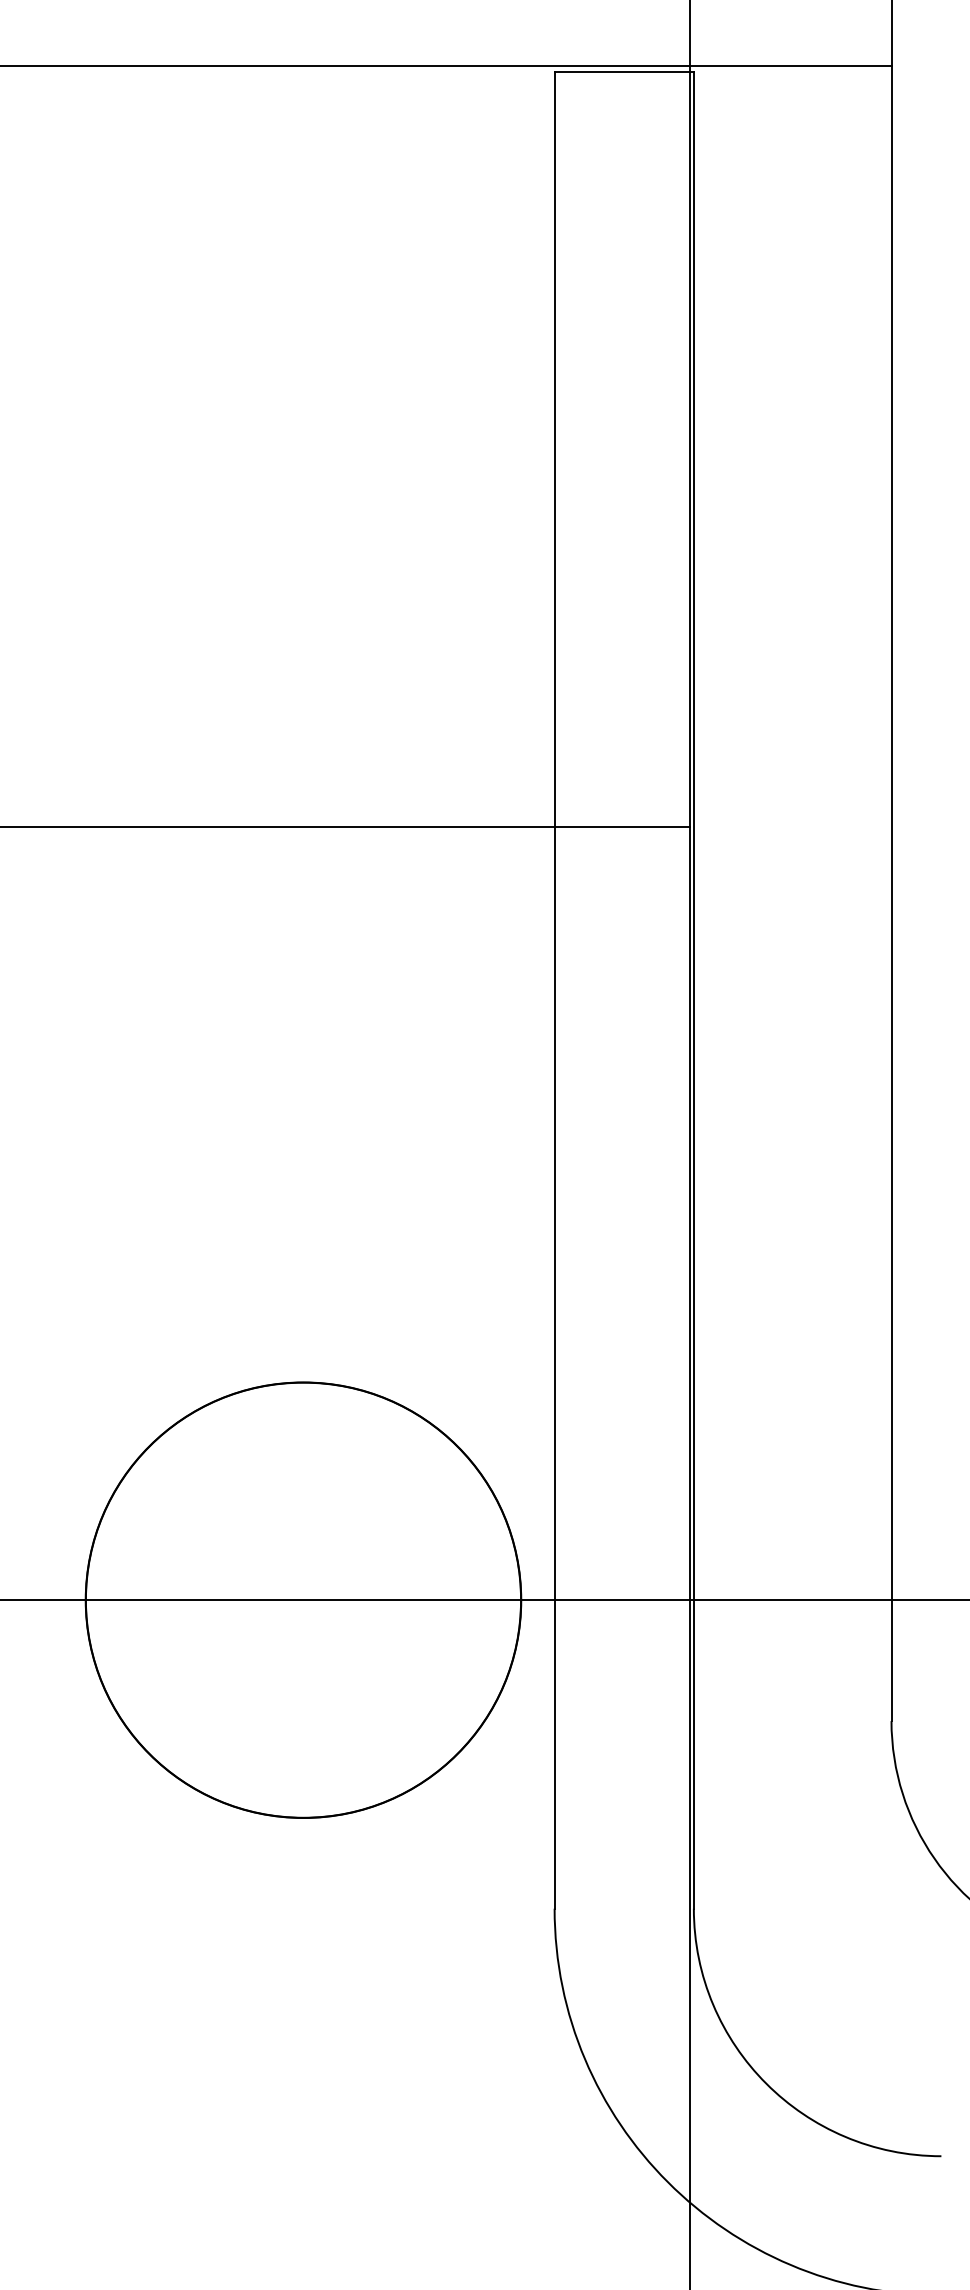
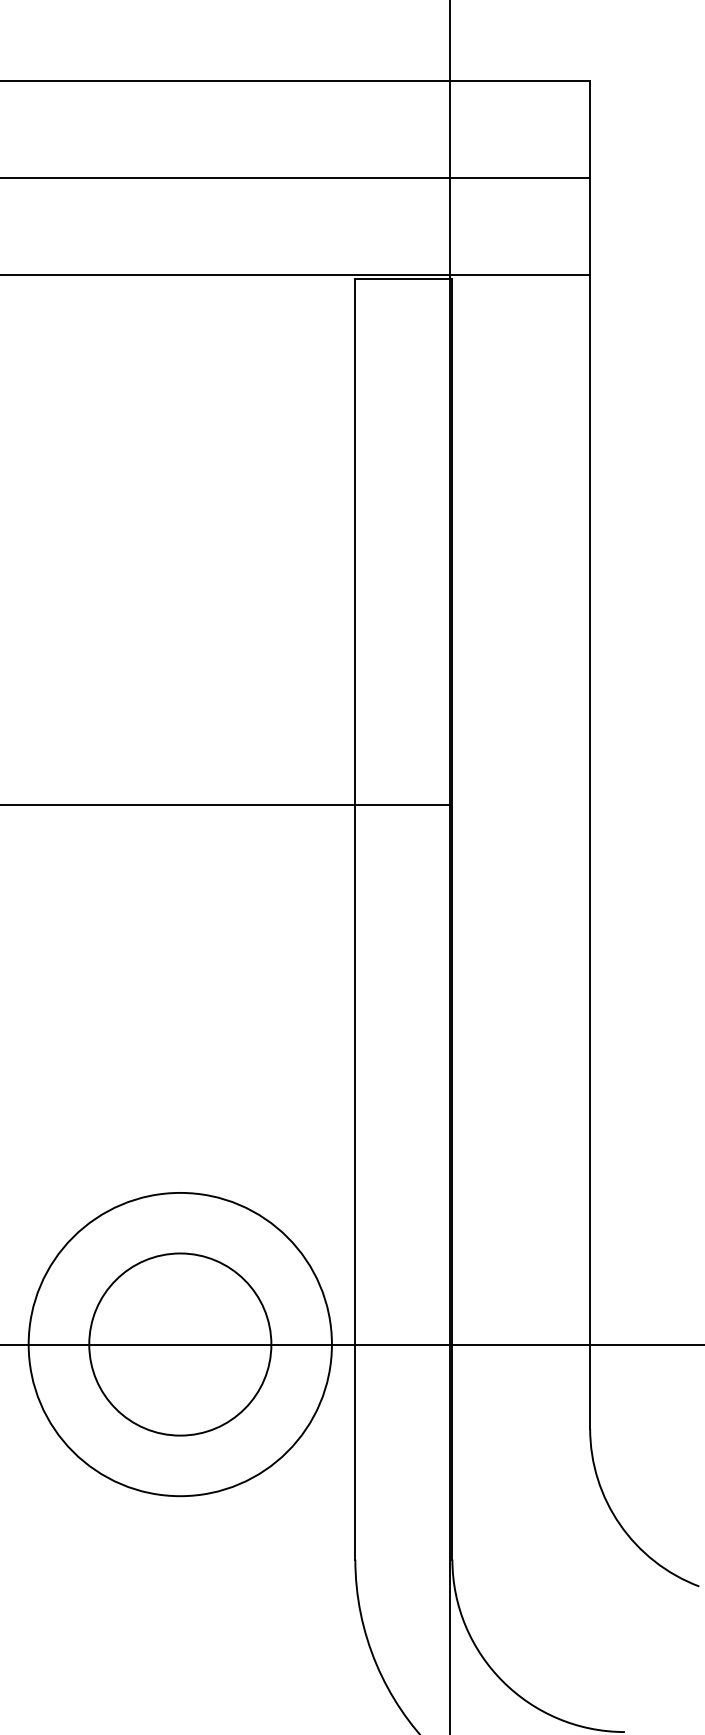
circle: (303, 1600) -> (180, 1344), size x0.6

